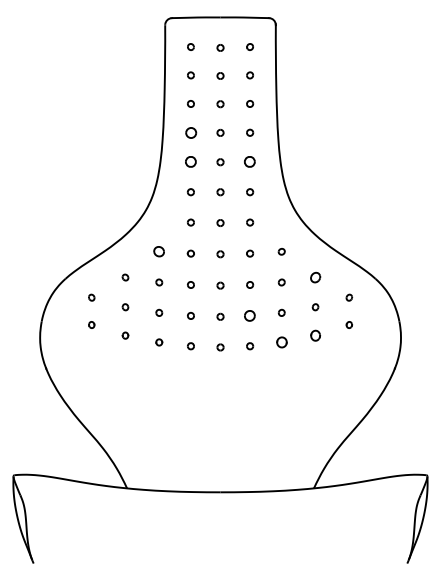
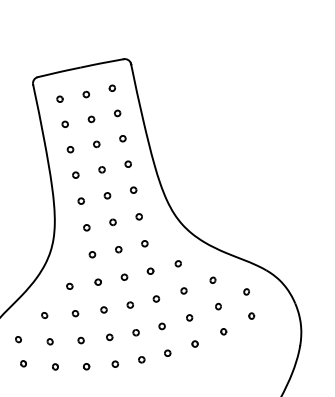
part: (190, 132) -> (75, 175), size x0.62
part: (190, 162) -> (80, 201), size x0.62
part: (250, 162) -> (134, 190), size x0.62
part: (159, 251) -> (69, 286), size x0.62
part: (315, 277) -> (212, 280), size x0.62
part: (250, 315) -> (162, 325), size x0.62
part: (315, 335) -> (223, 331), size x0.62
part: (281, 342) -> (194, 344), size x0.62

